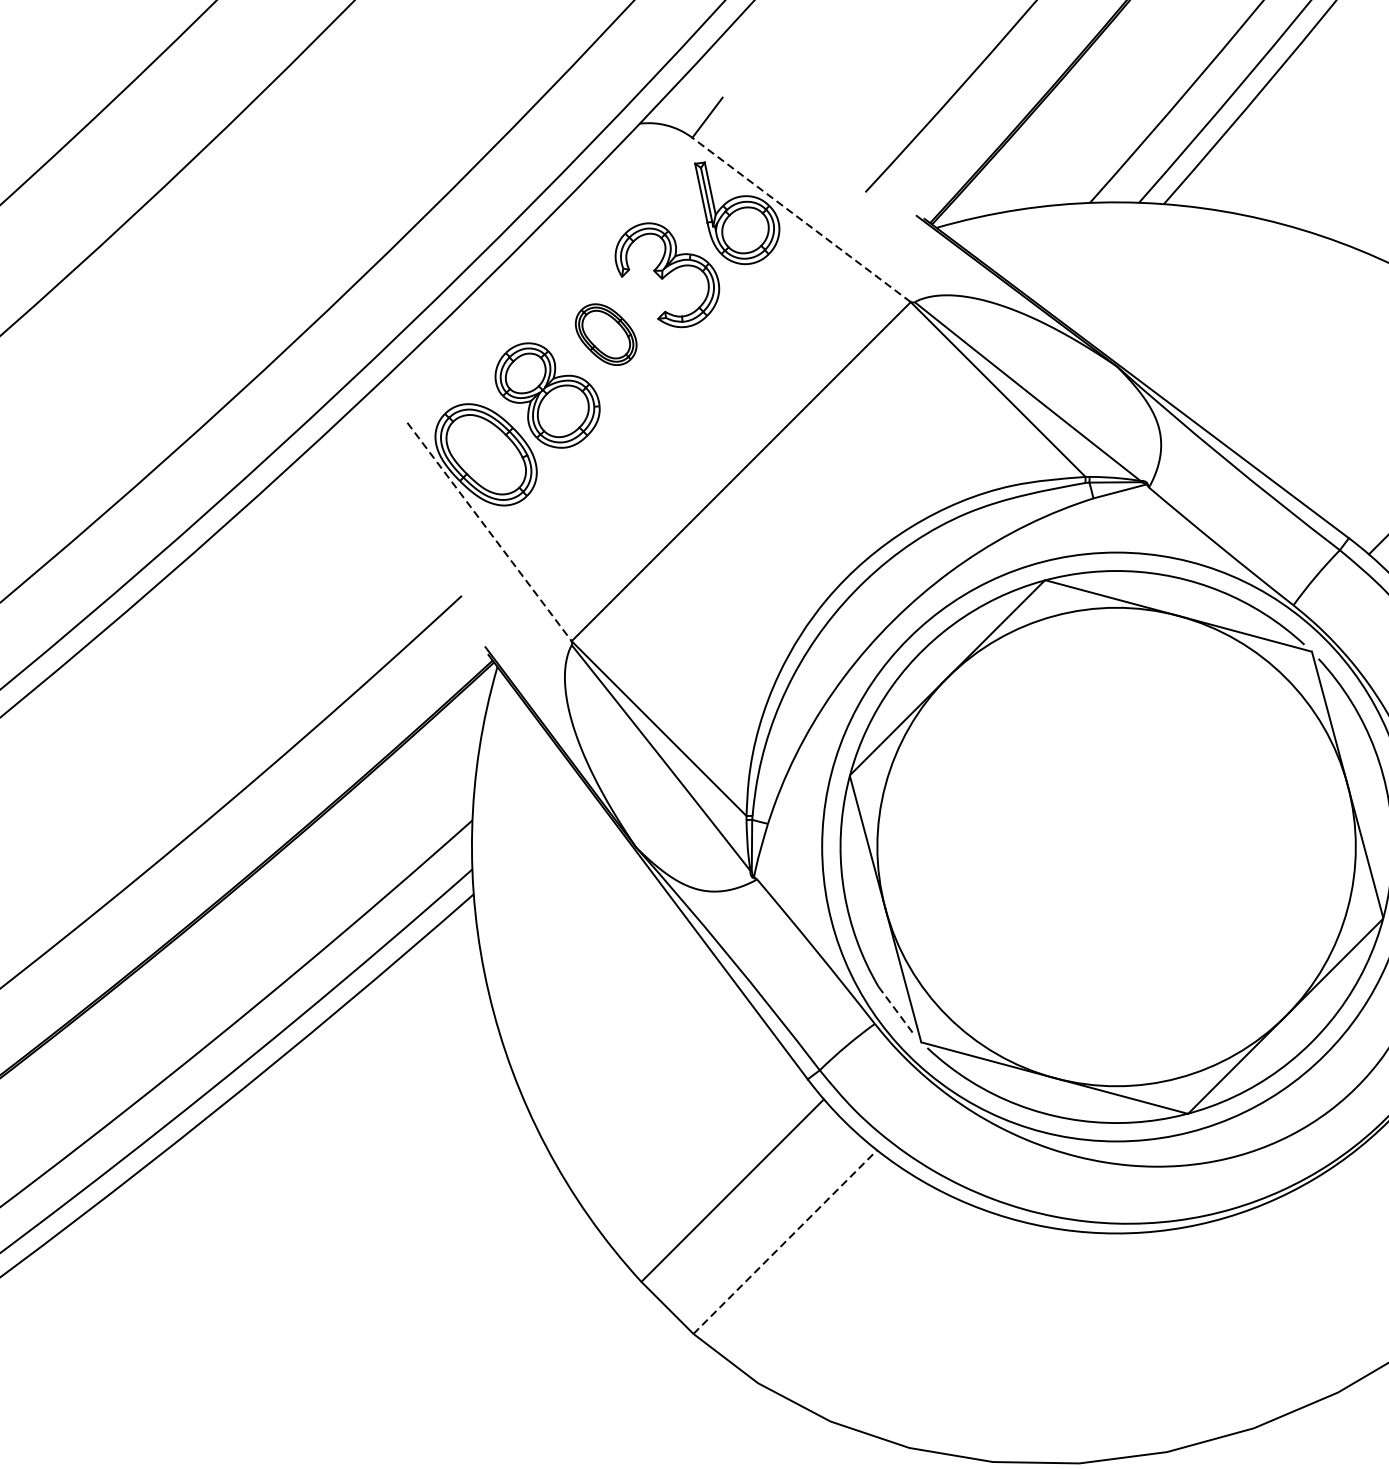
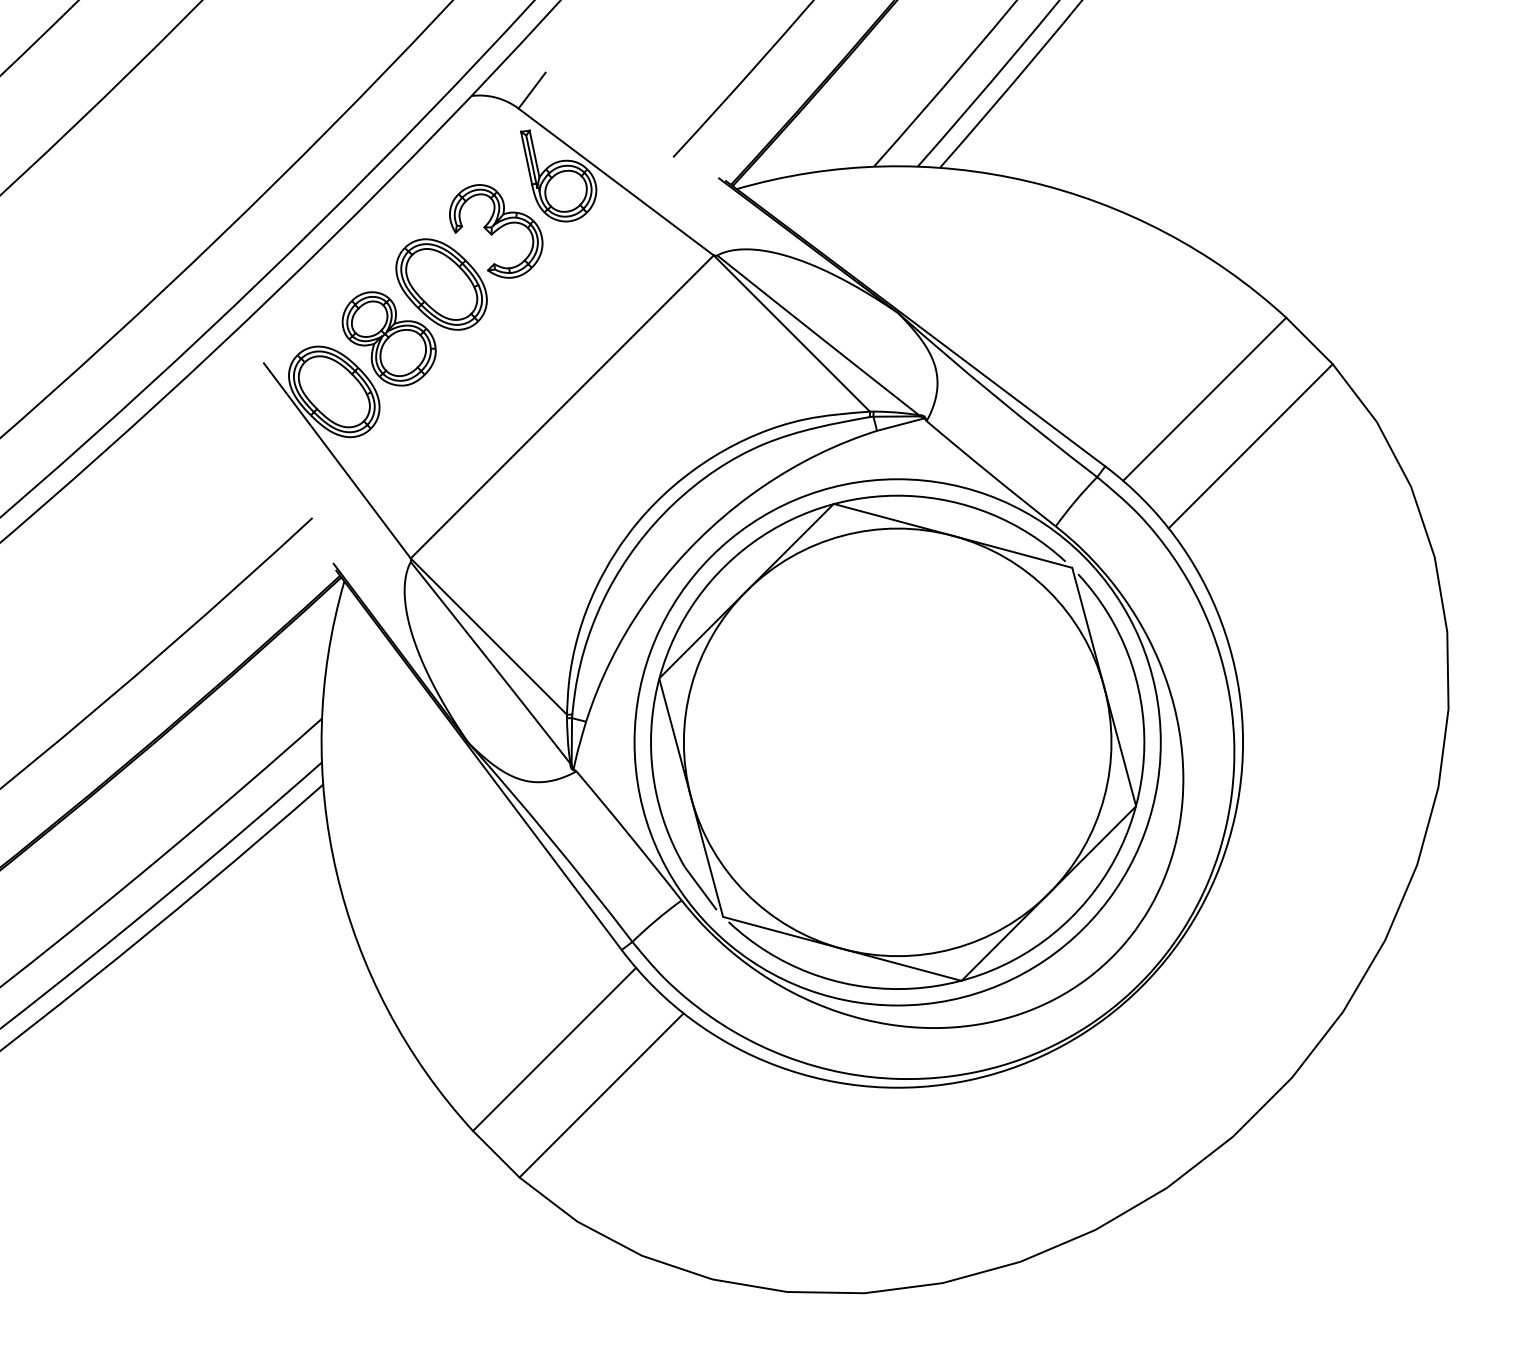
line: (800, 219) -> (615, 181), dashed -> solid
part: (606, 334) -> (441, 284), size x1.67
line: (489, 532) -> (337, 461), dashed -> solid
line: (897, 1011) -> (701, 889), dashed -> solid
line: (785, 1242) -> (601, 1095), dashed -> solid

